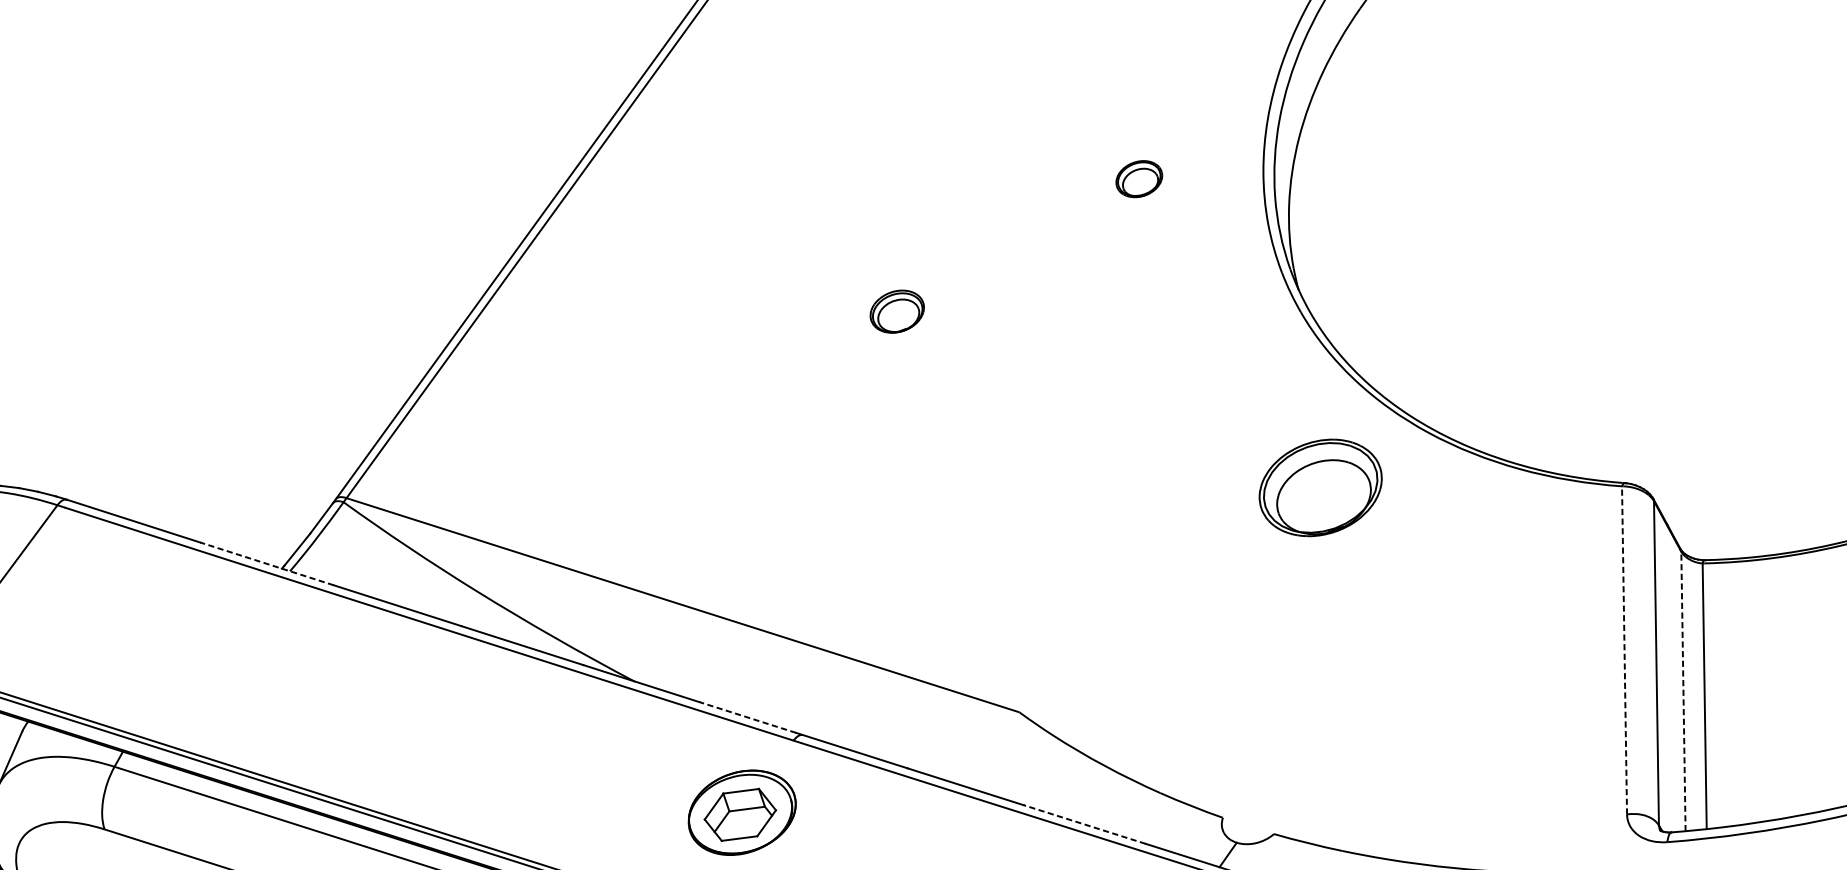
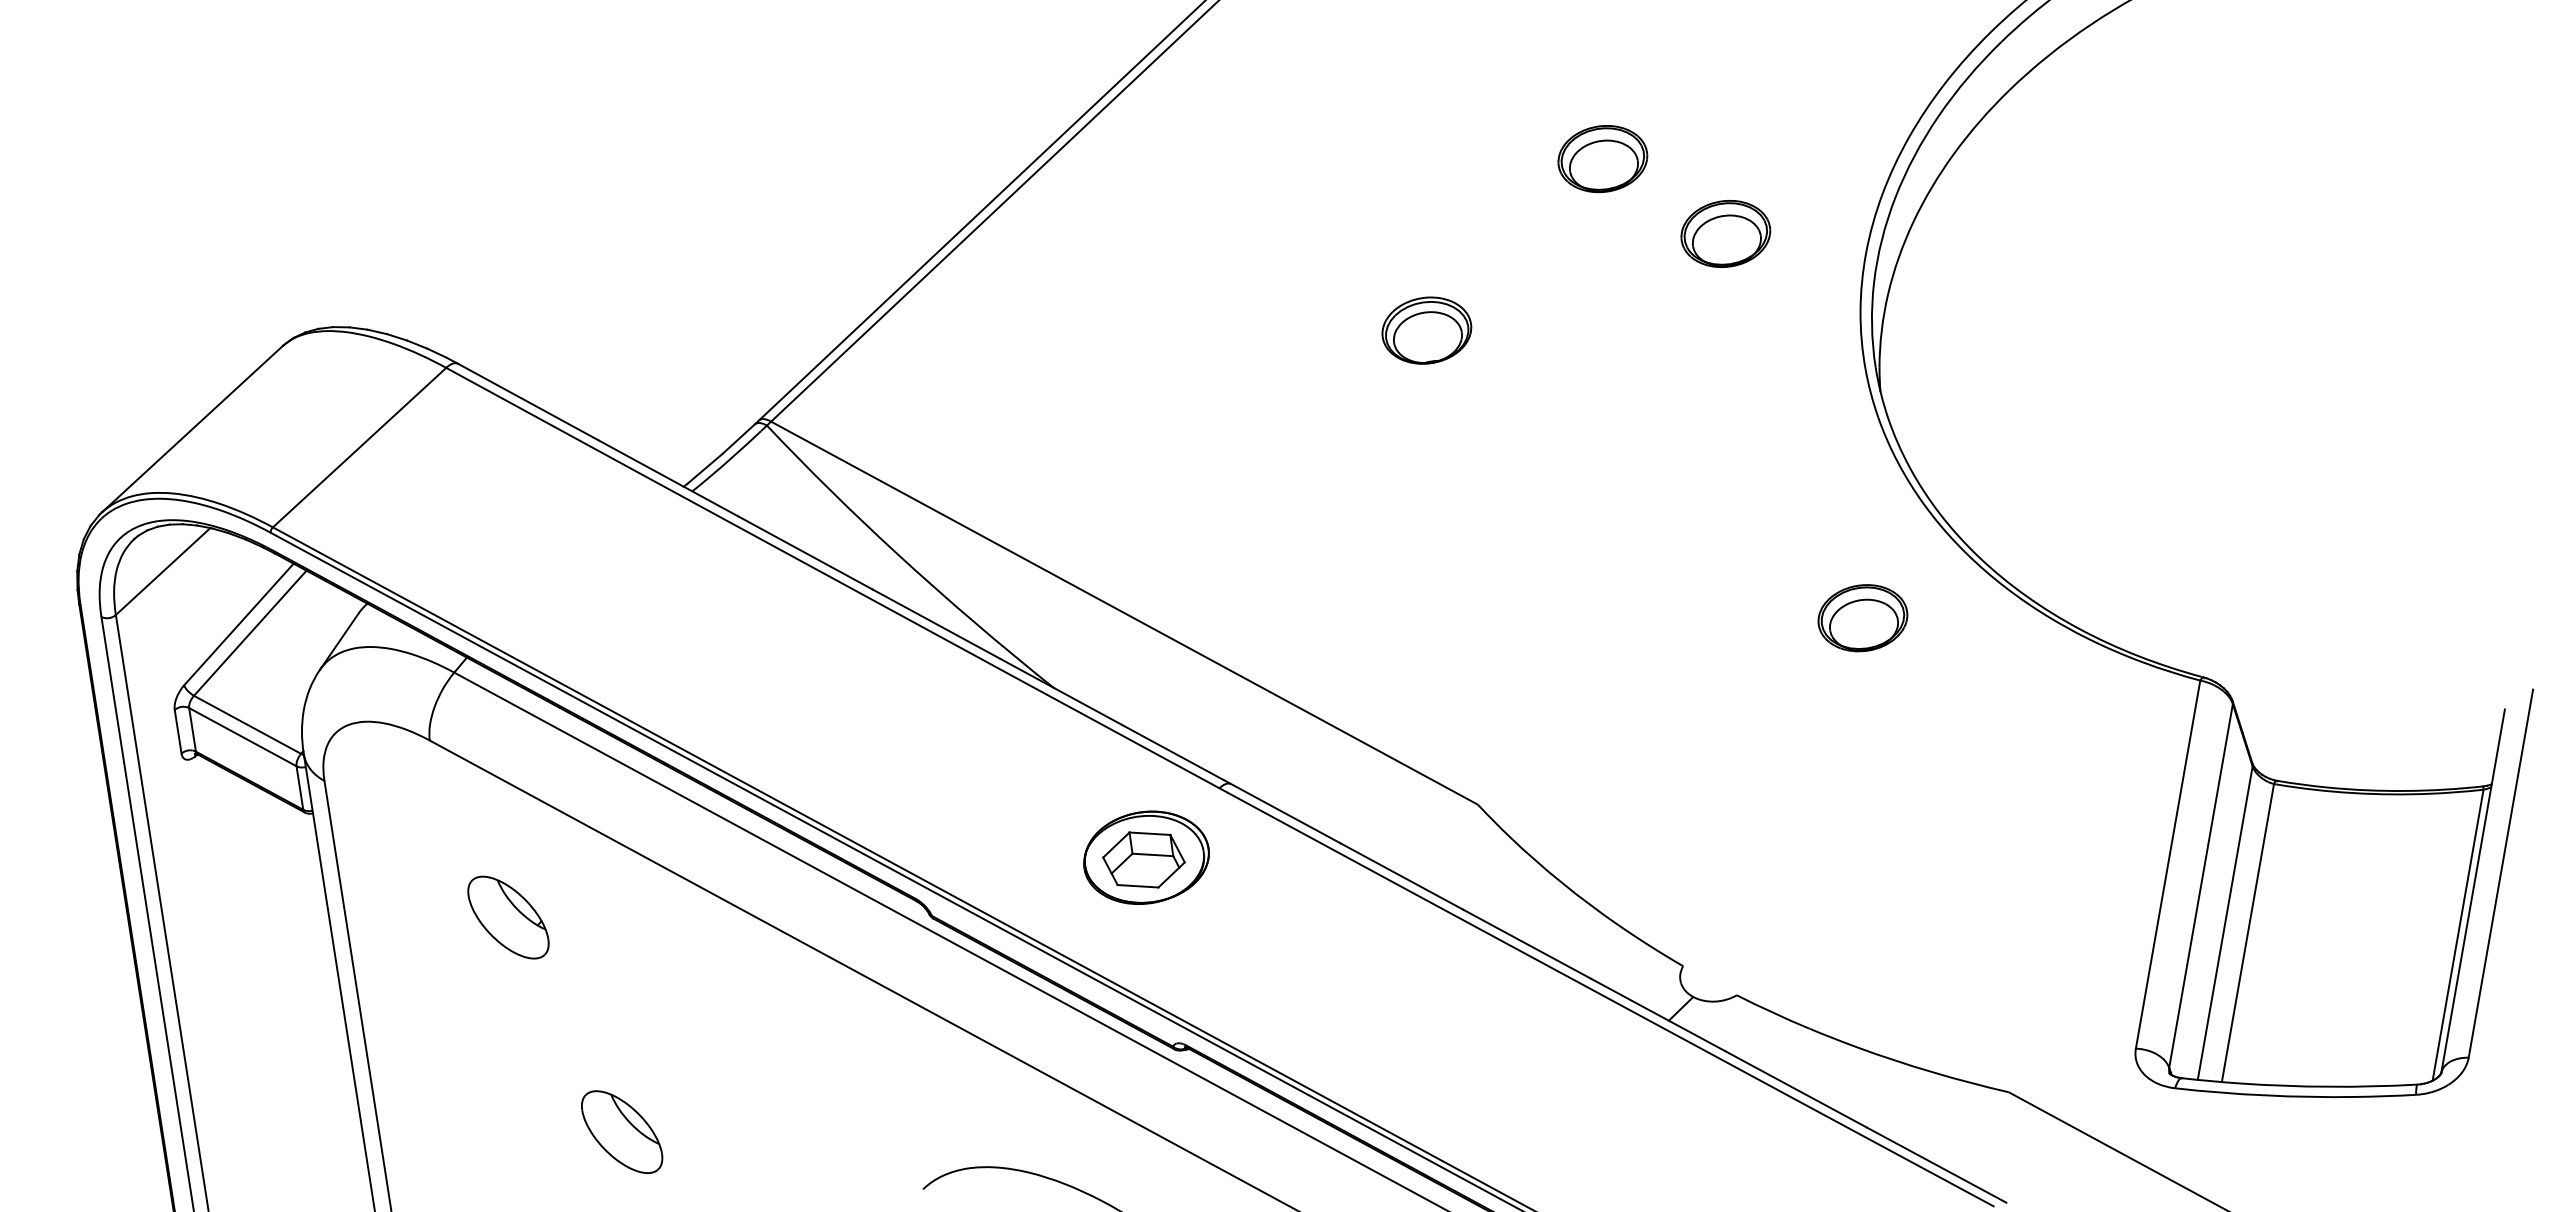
part: (1020, 135) -> (1602, 159), added
part: (1138, 178) -> (1725, 233), size x1.67
part: (896, 311) -> (1426, 330), size x1.43
part: (1320, 488) -> (1862, 618), size x0.62
line: (267, 564) -> (668, 478), dashed -> solid
line: (1624, 650) -> (2168, 864), dashed -> solid
line: (1683, 690) -> (2225, 922), dashed -> solid
line: (748, 717) -> (1173, 752), dashed -> solid
line: (1085, 824) -> (1527, 944), dashed -> solid

